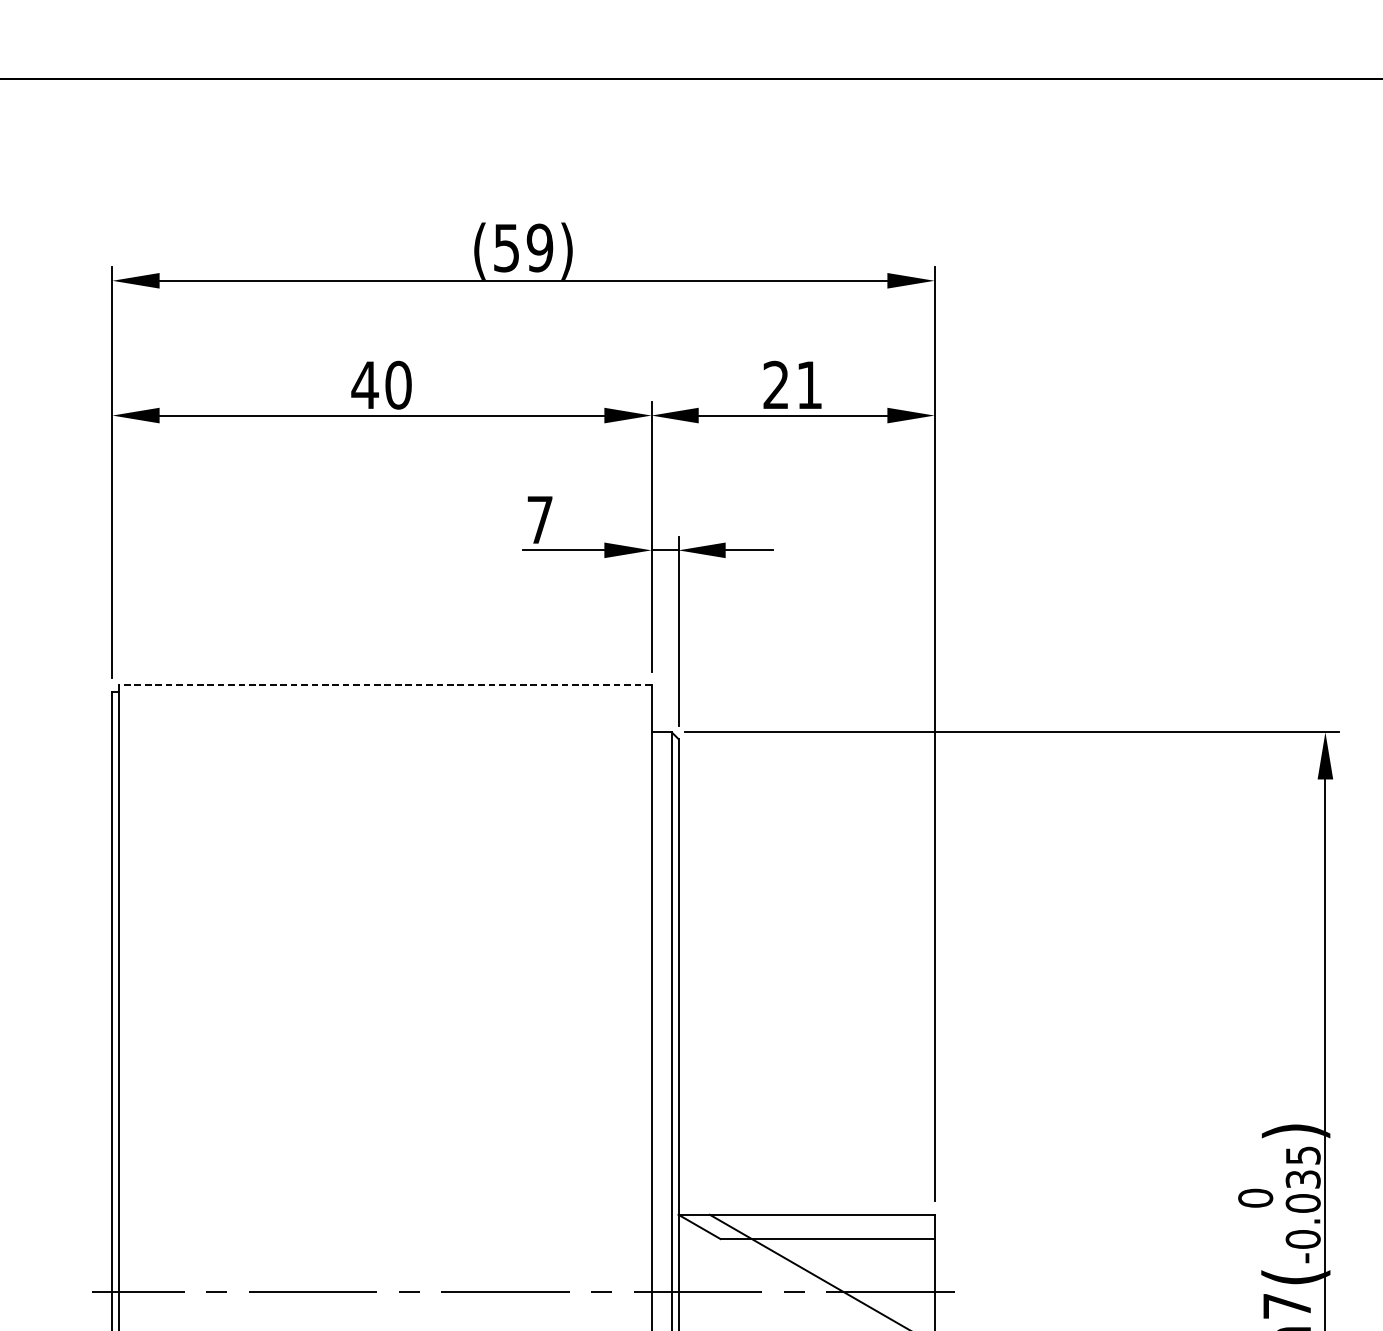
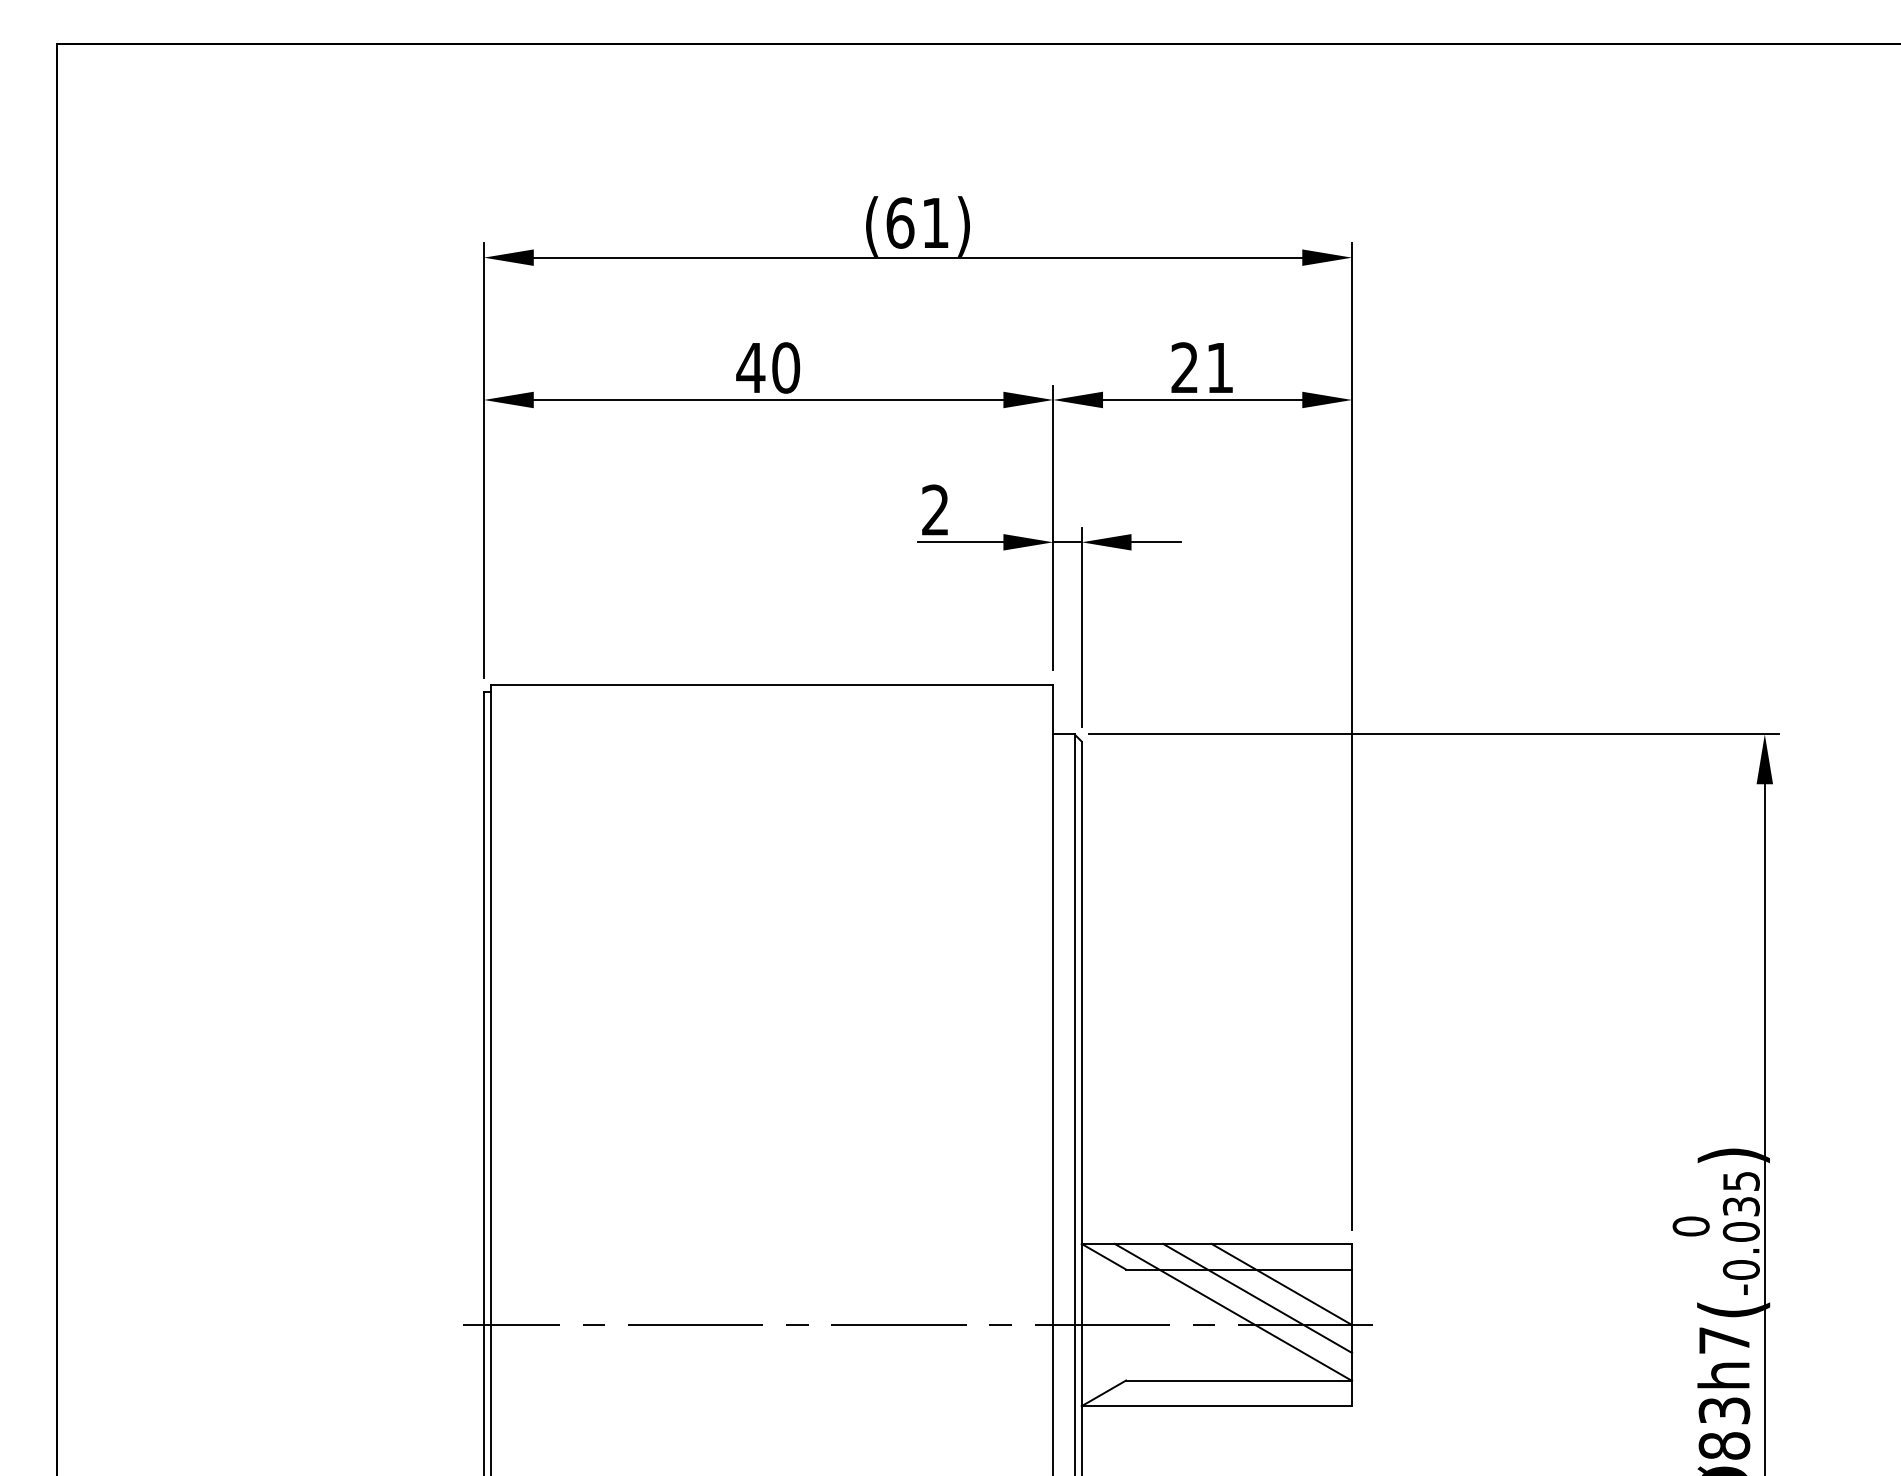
text: (523, 247) -> (917, 222), (59) -> (61)
text: (540, 519) -> (935, 509), 7 -> 2
line: (384, 685) -> (771, 684), dashed -> solid
line: (867, 1253) -> (1281, 1284), added
line: (844, 1265) -> (1257, 1297), added

